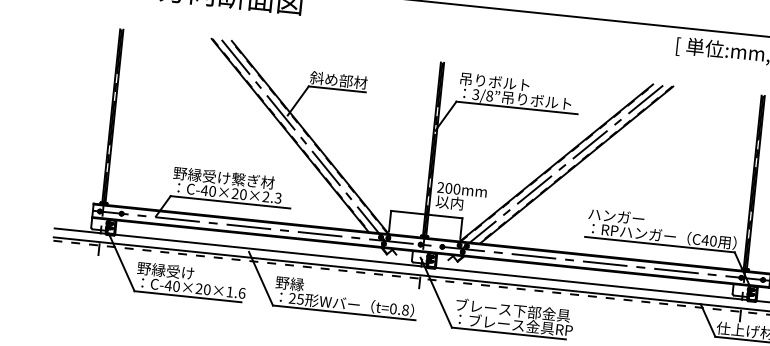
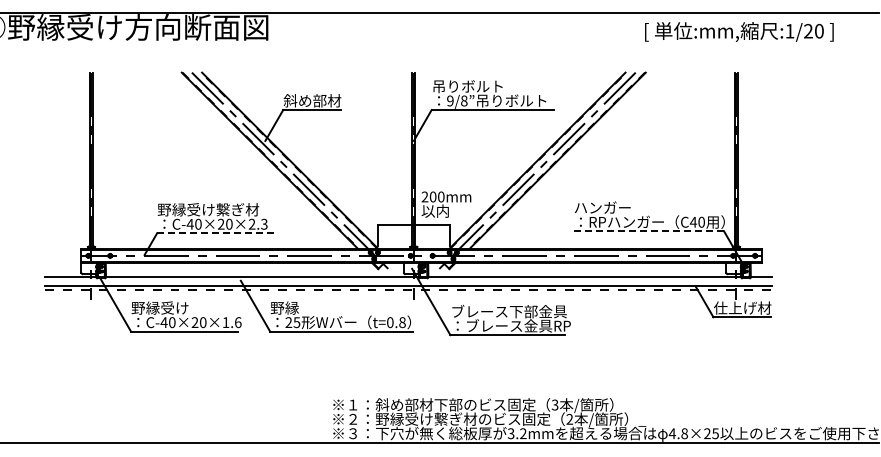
text: (476, 94) -> (450, 100), 3/8 -> 9/8
line: (230, 202) -> (217, 233), solid -> dashed
line: (659, 244) -> (648, 231), solid -> dashed

